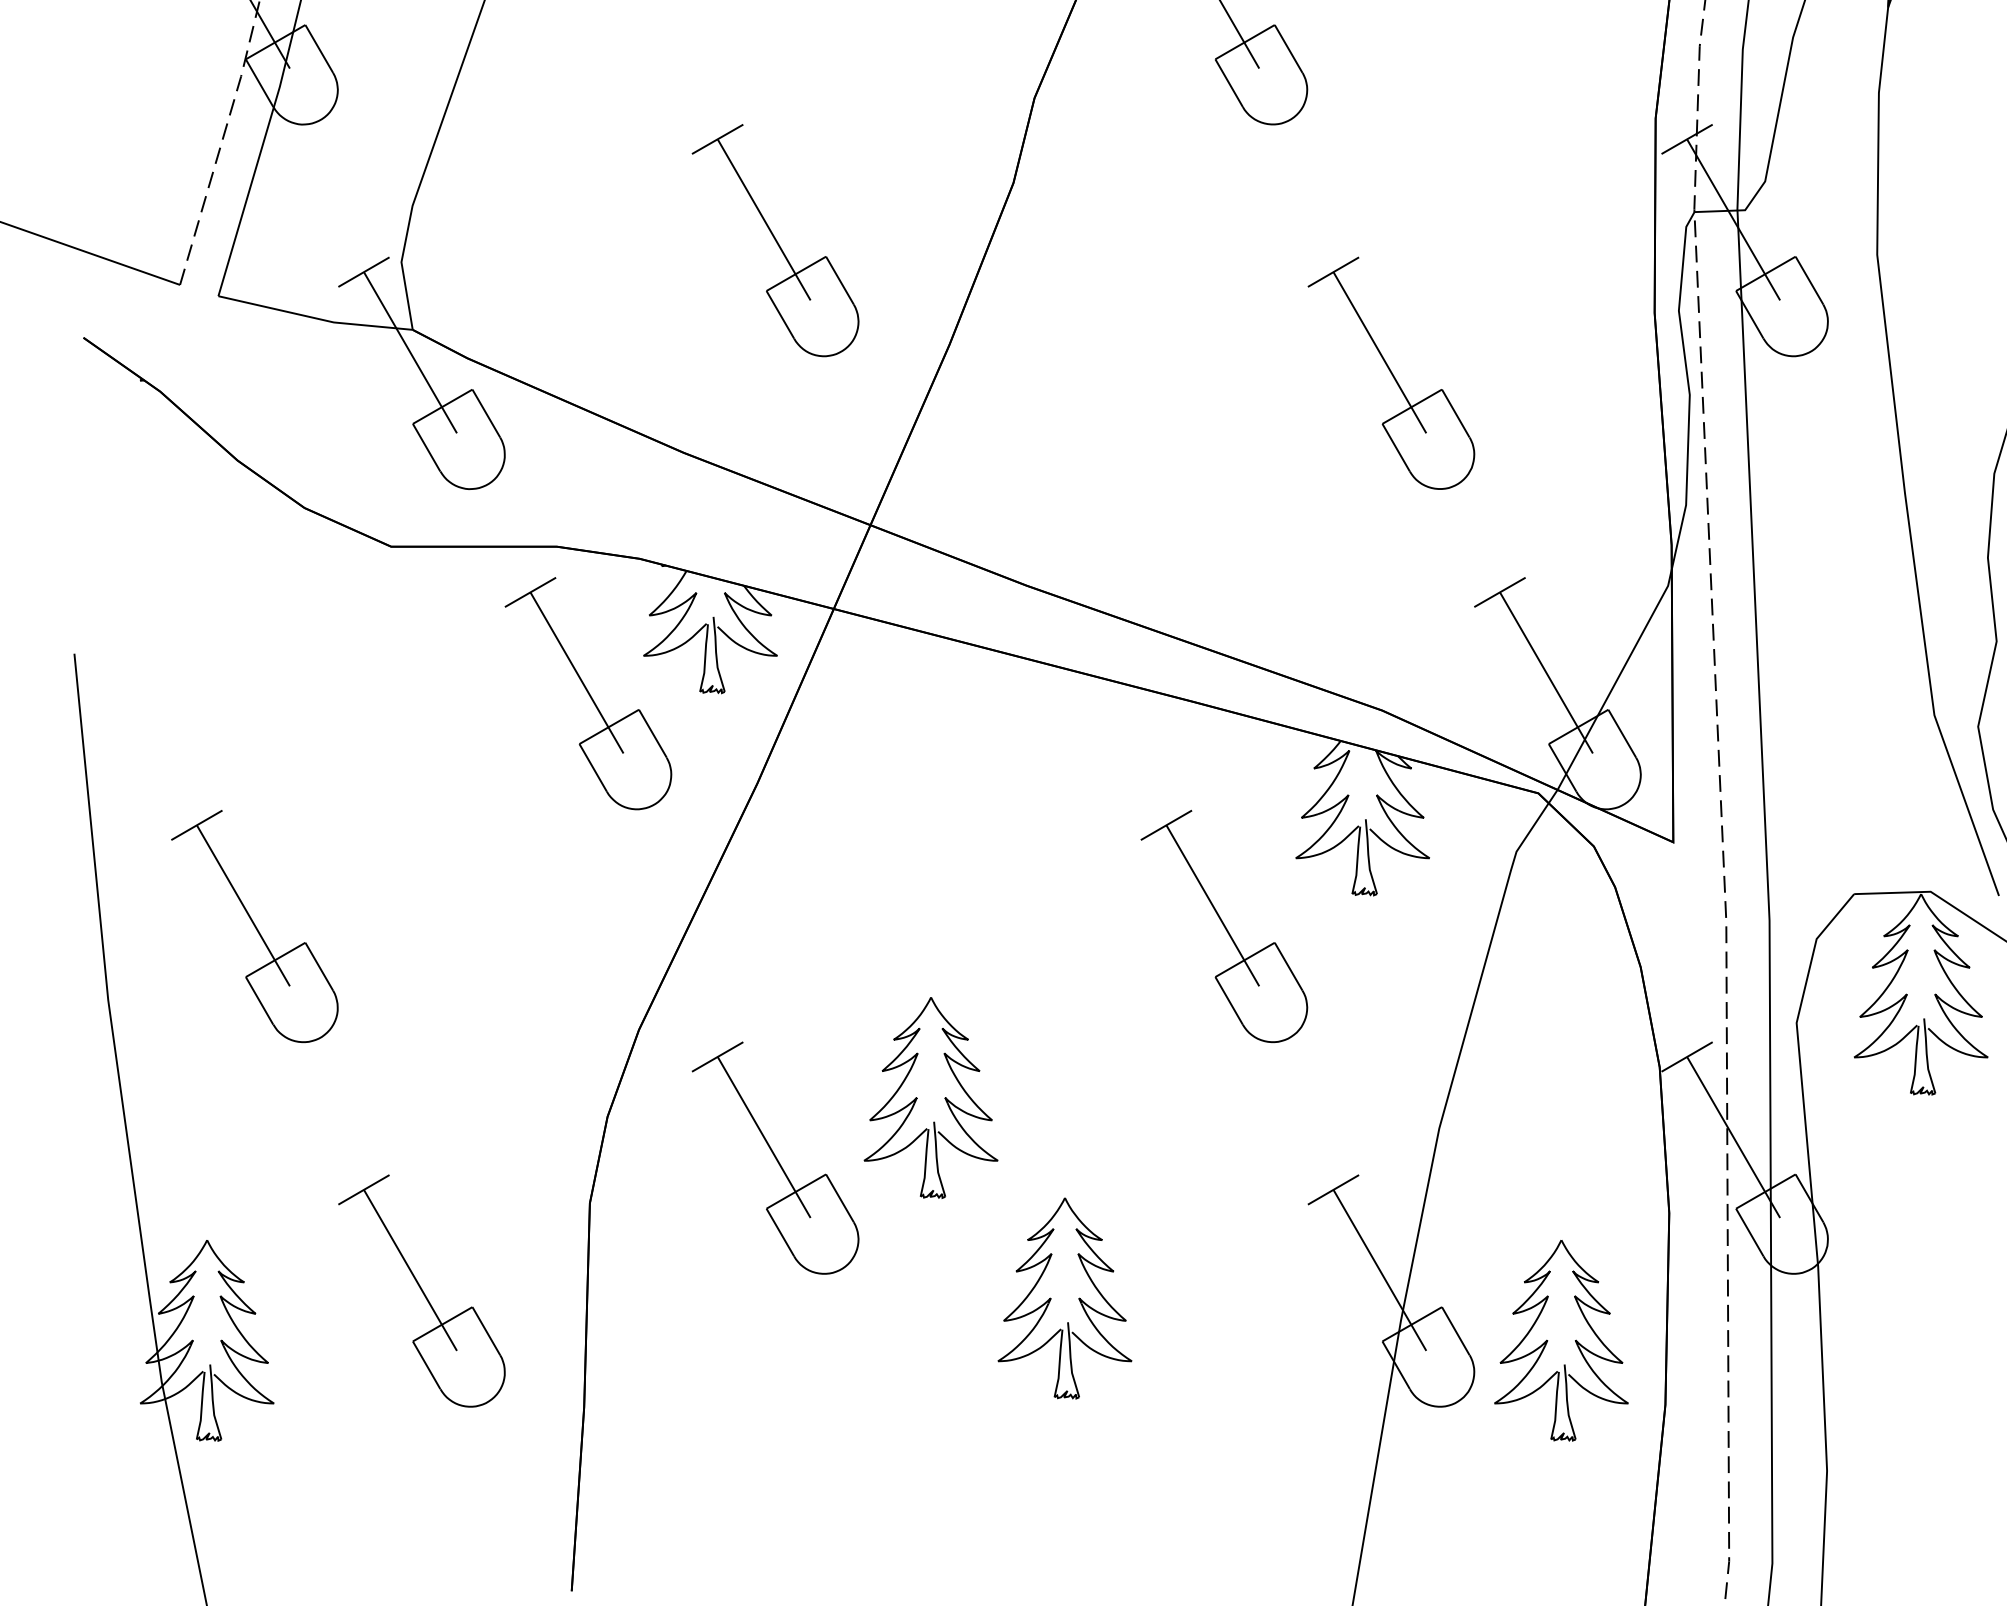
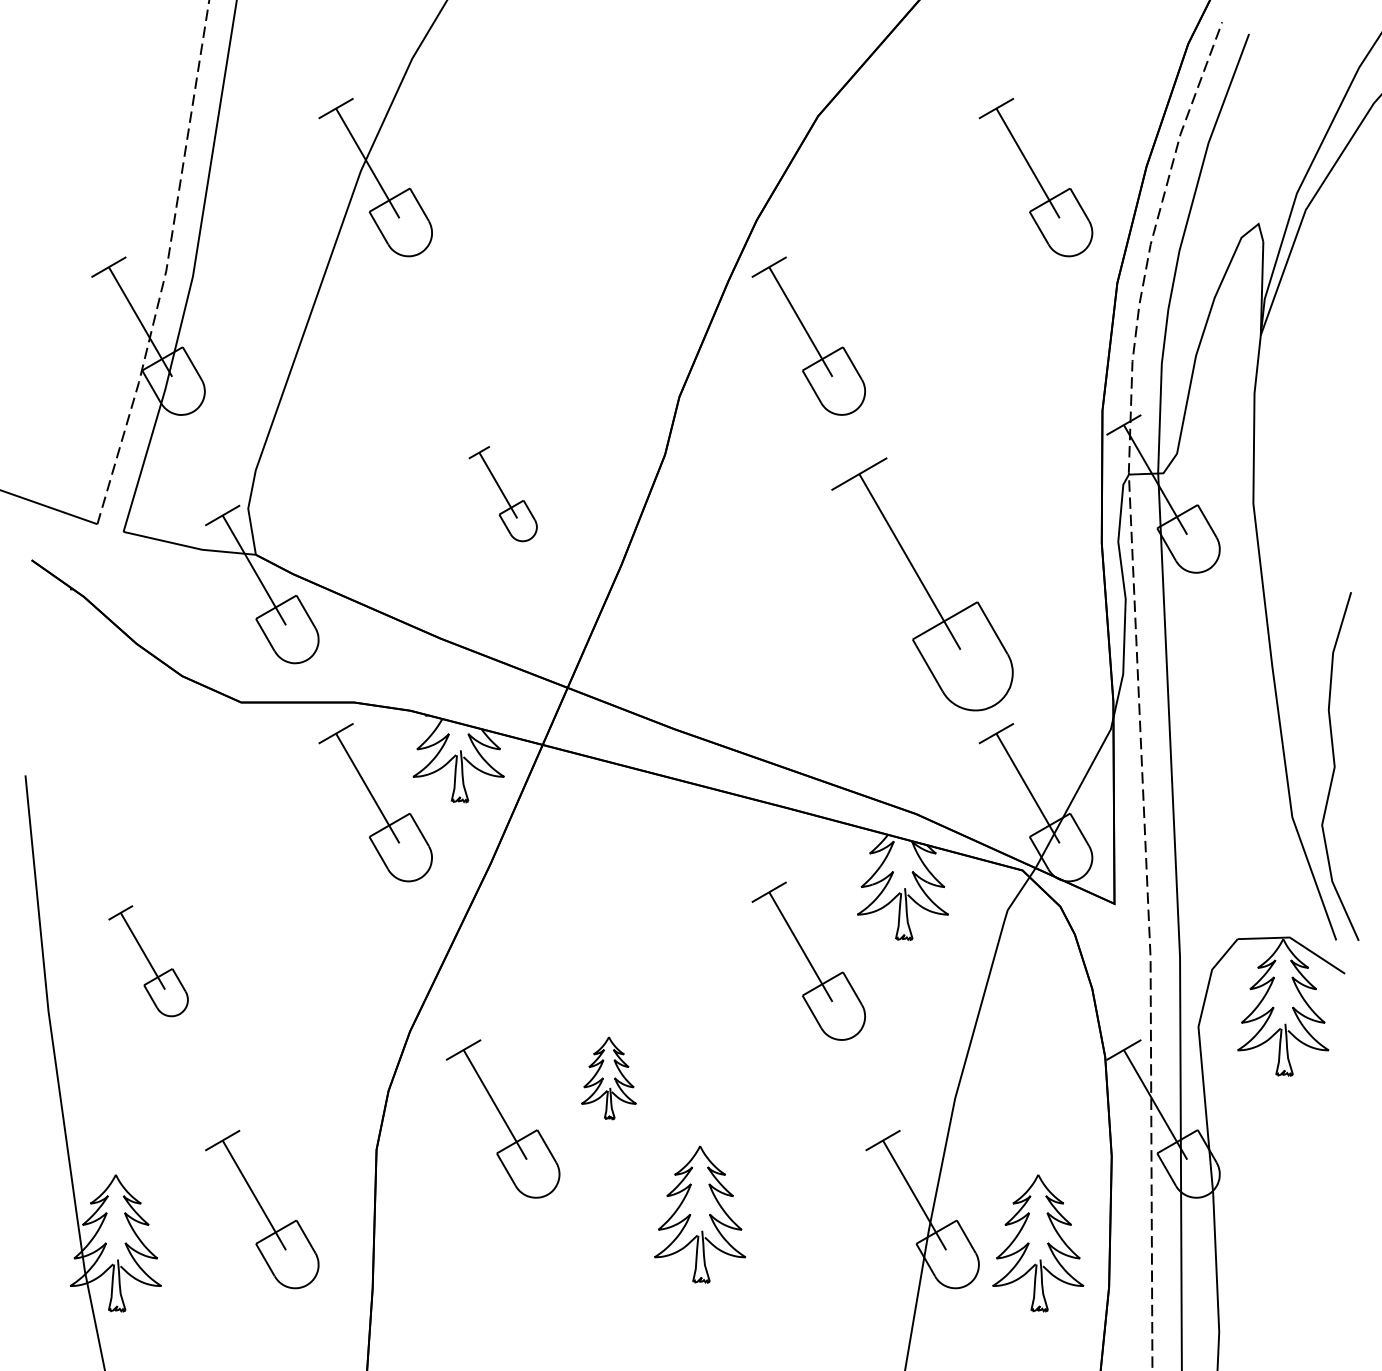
part: (774, 239) -> (502, 493), size x0.6
part: (1391, 373) -> (922, 584), size x1.6
part: (255, 925) -> (148, 960), size x0.7
part: (930, 1098) -> (608, 1078), size x0.6

